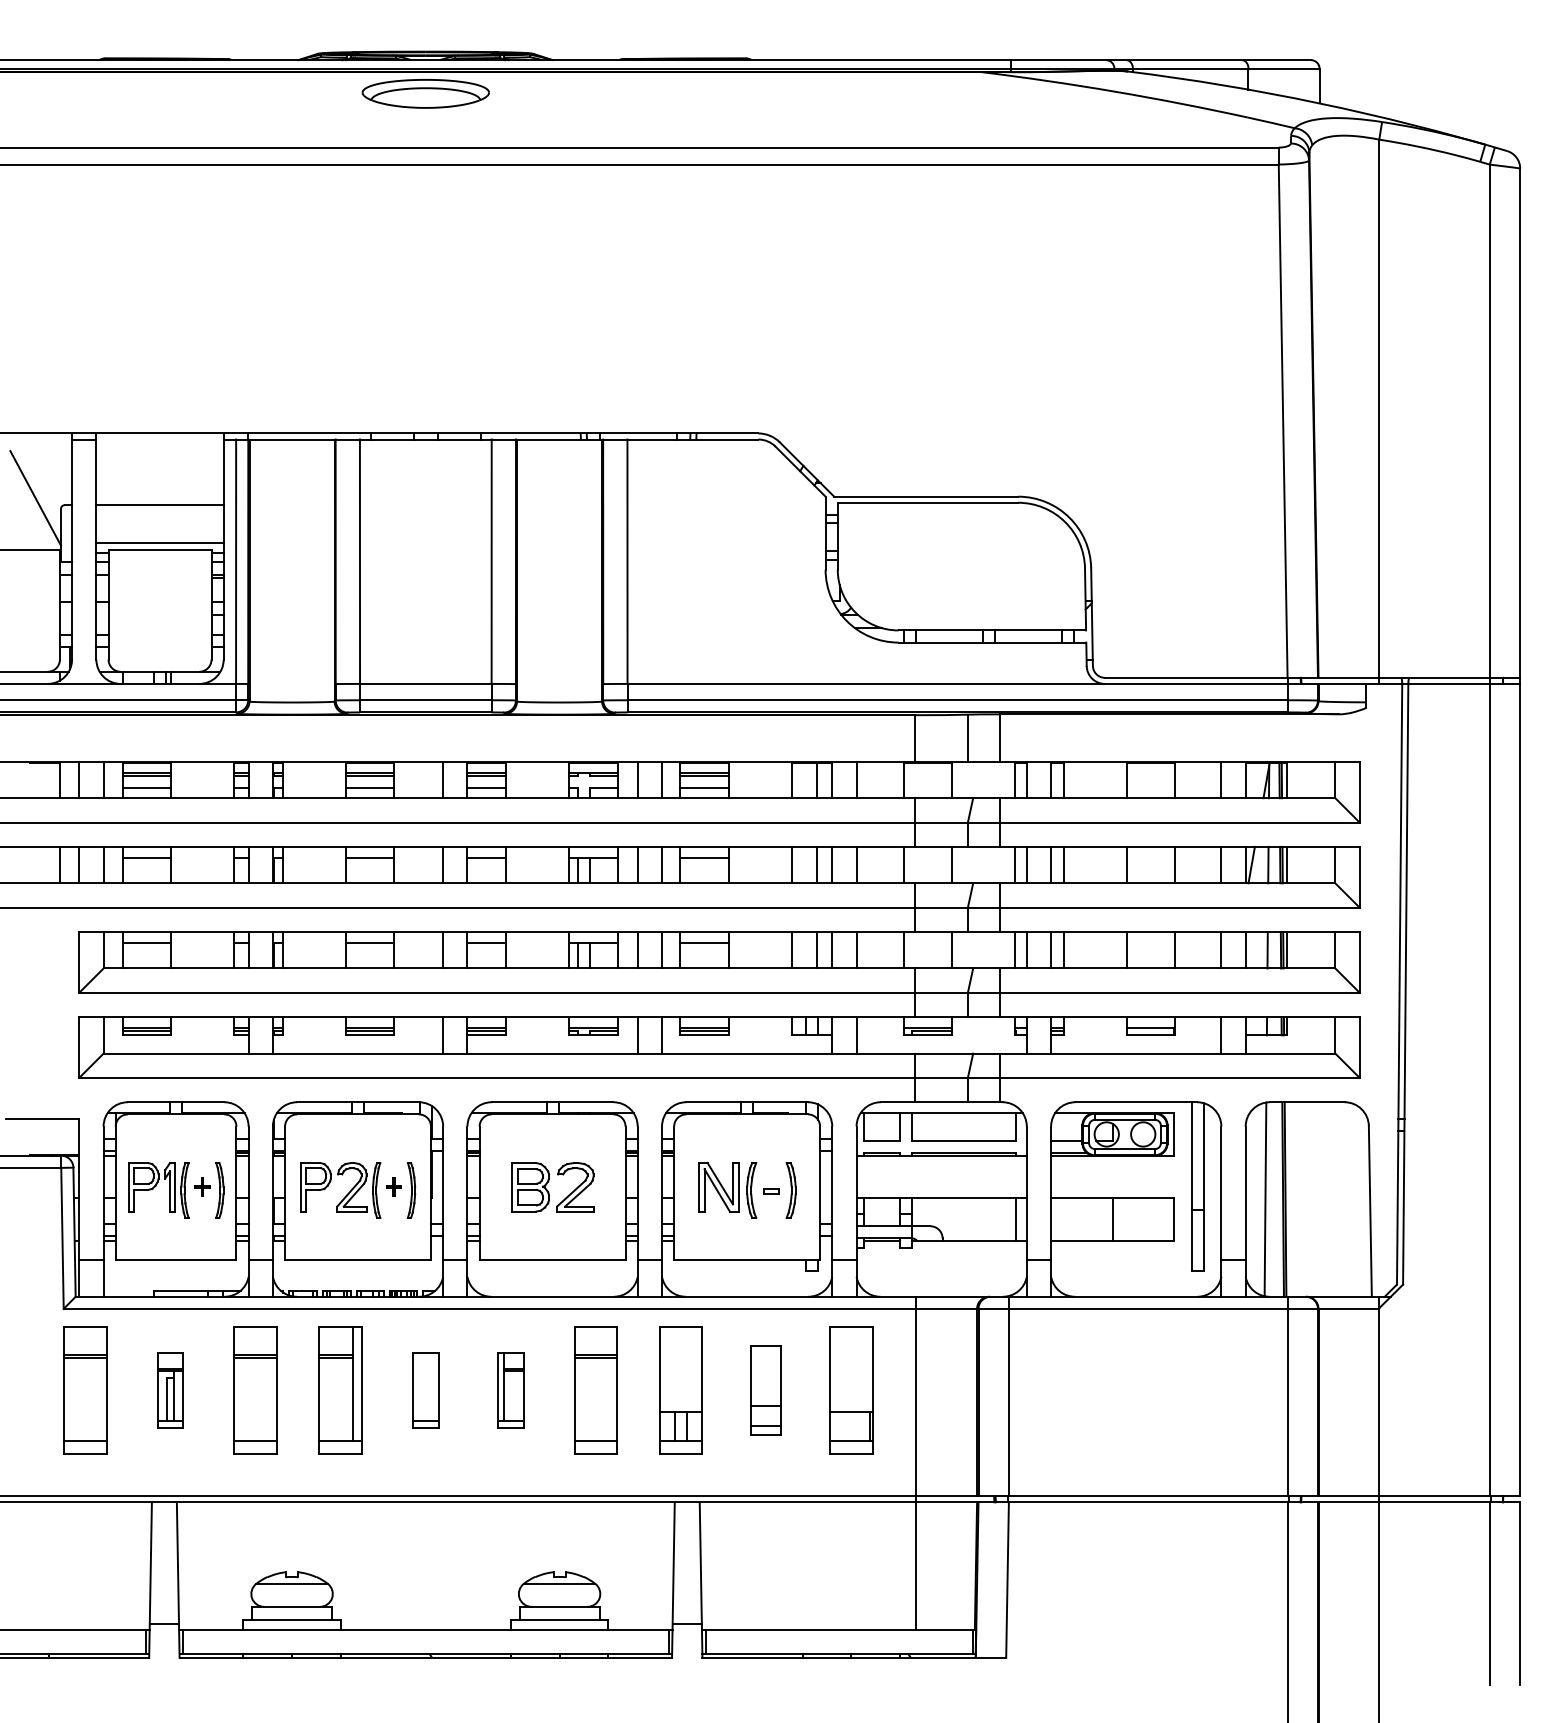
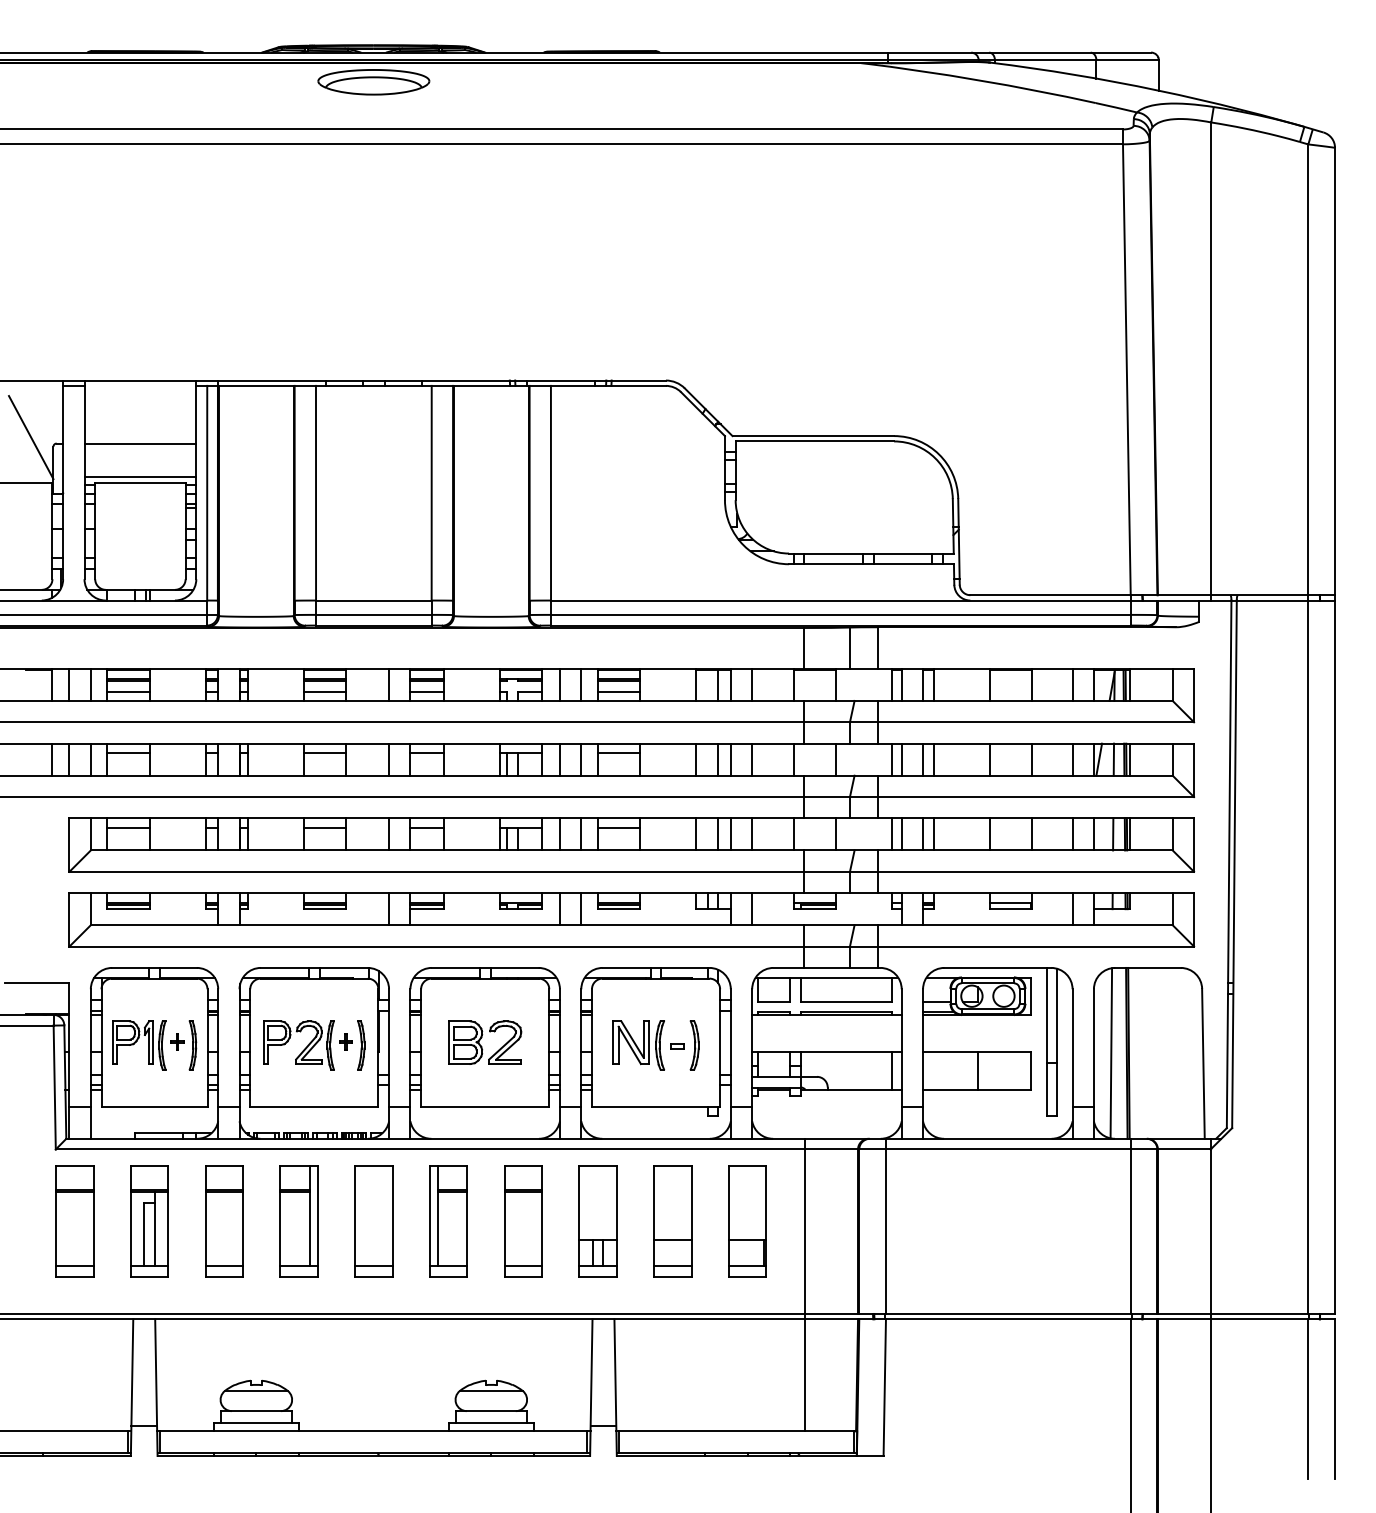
part: (170, 1390) -> (149, 1221), size x1.67
part: (425, 1390) -> (373, 1221), size x1.67
part: (510, 1390) -> (448, 1221), size x1.67
part: (766, 1390) -> (673, 1221), size x1.43

